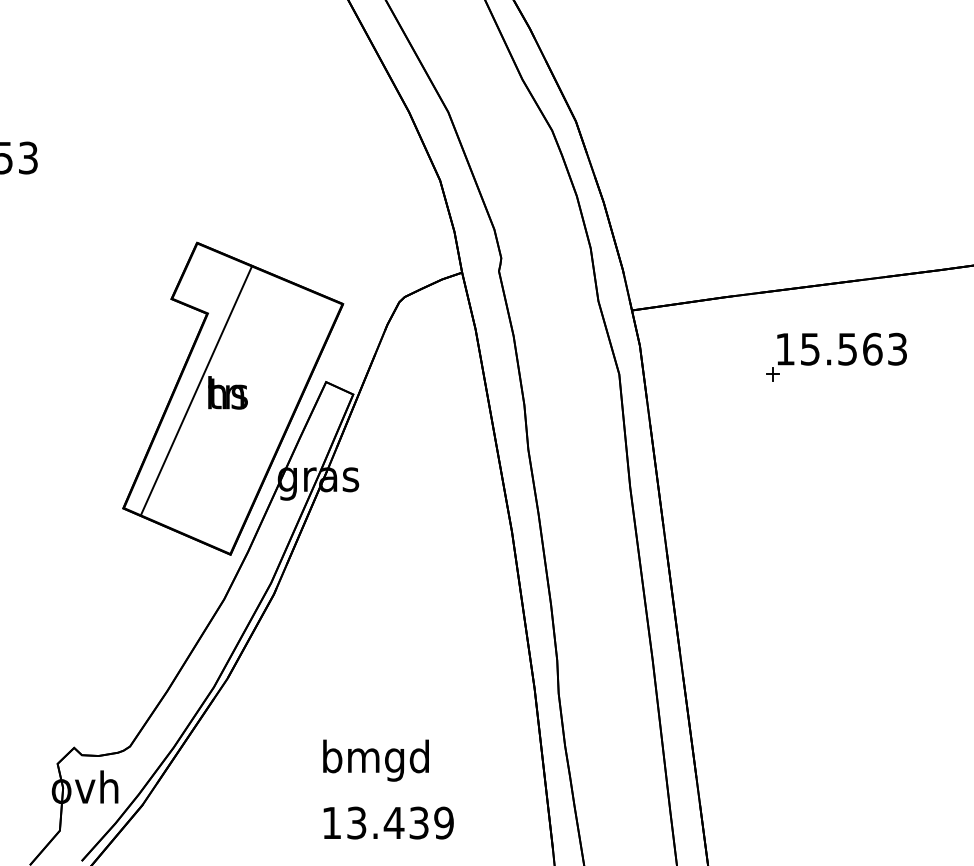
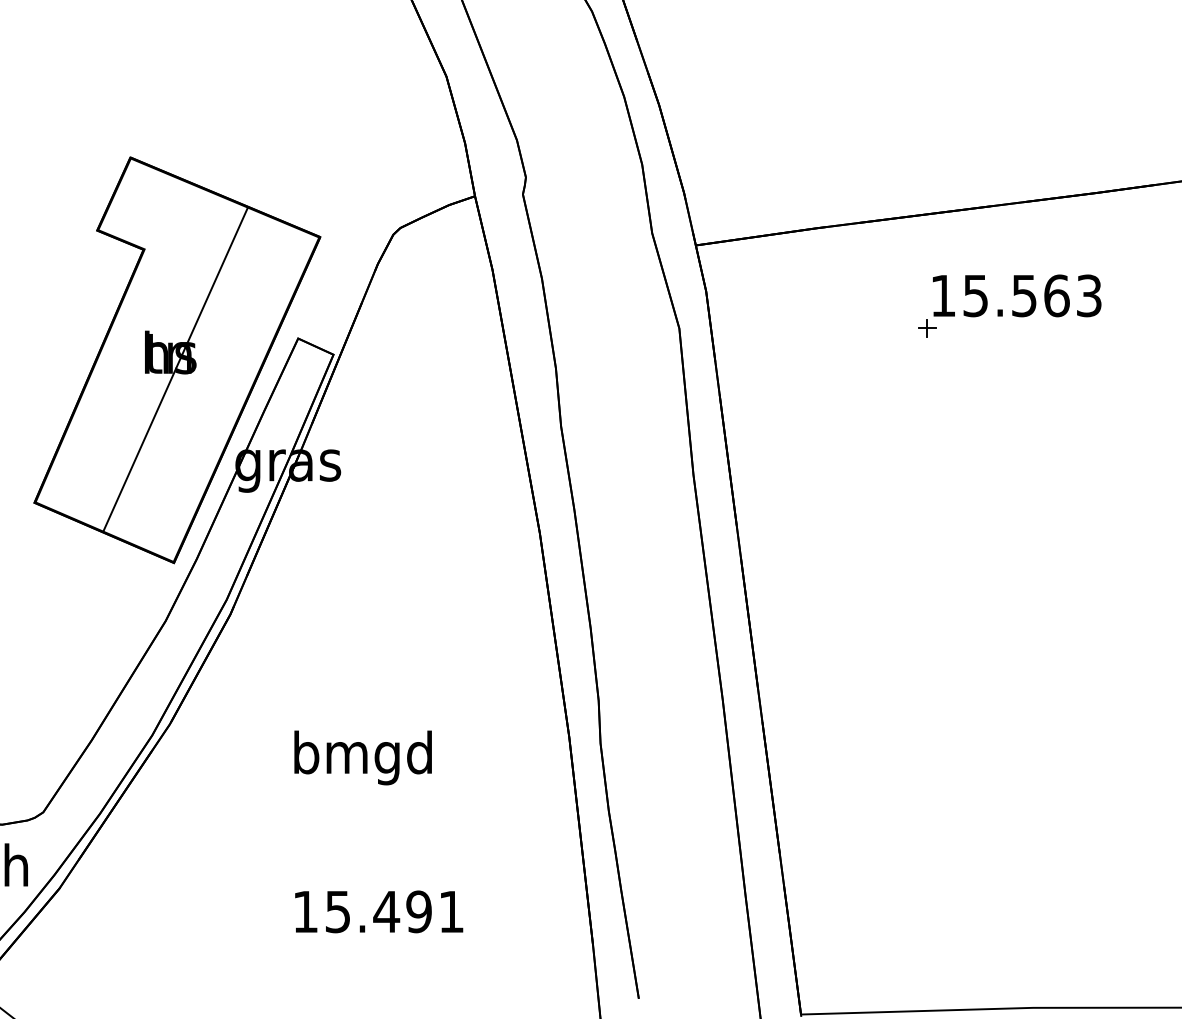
part: (836, 356) -> (1009, 305), moved
line: (196, 389) -> (175, 368), moved
text: (375, 760) -> (362, 757), moved
text: (400, 822) -> (394, 911), 13.439 -> 15.491

